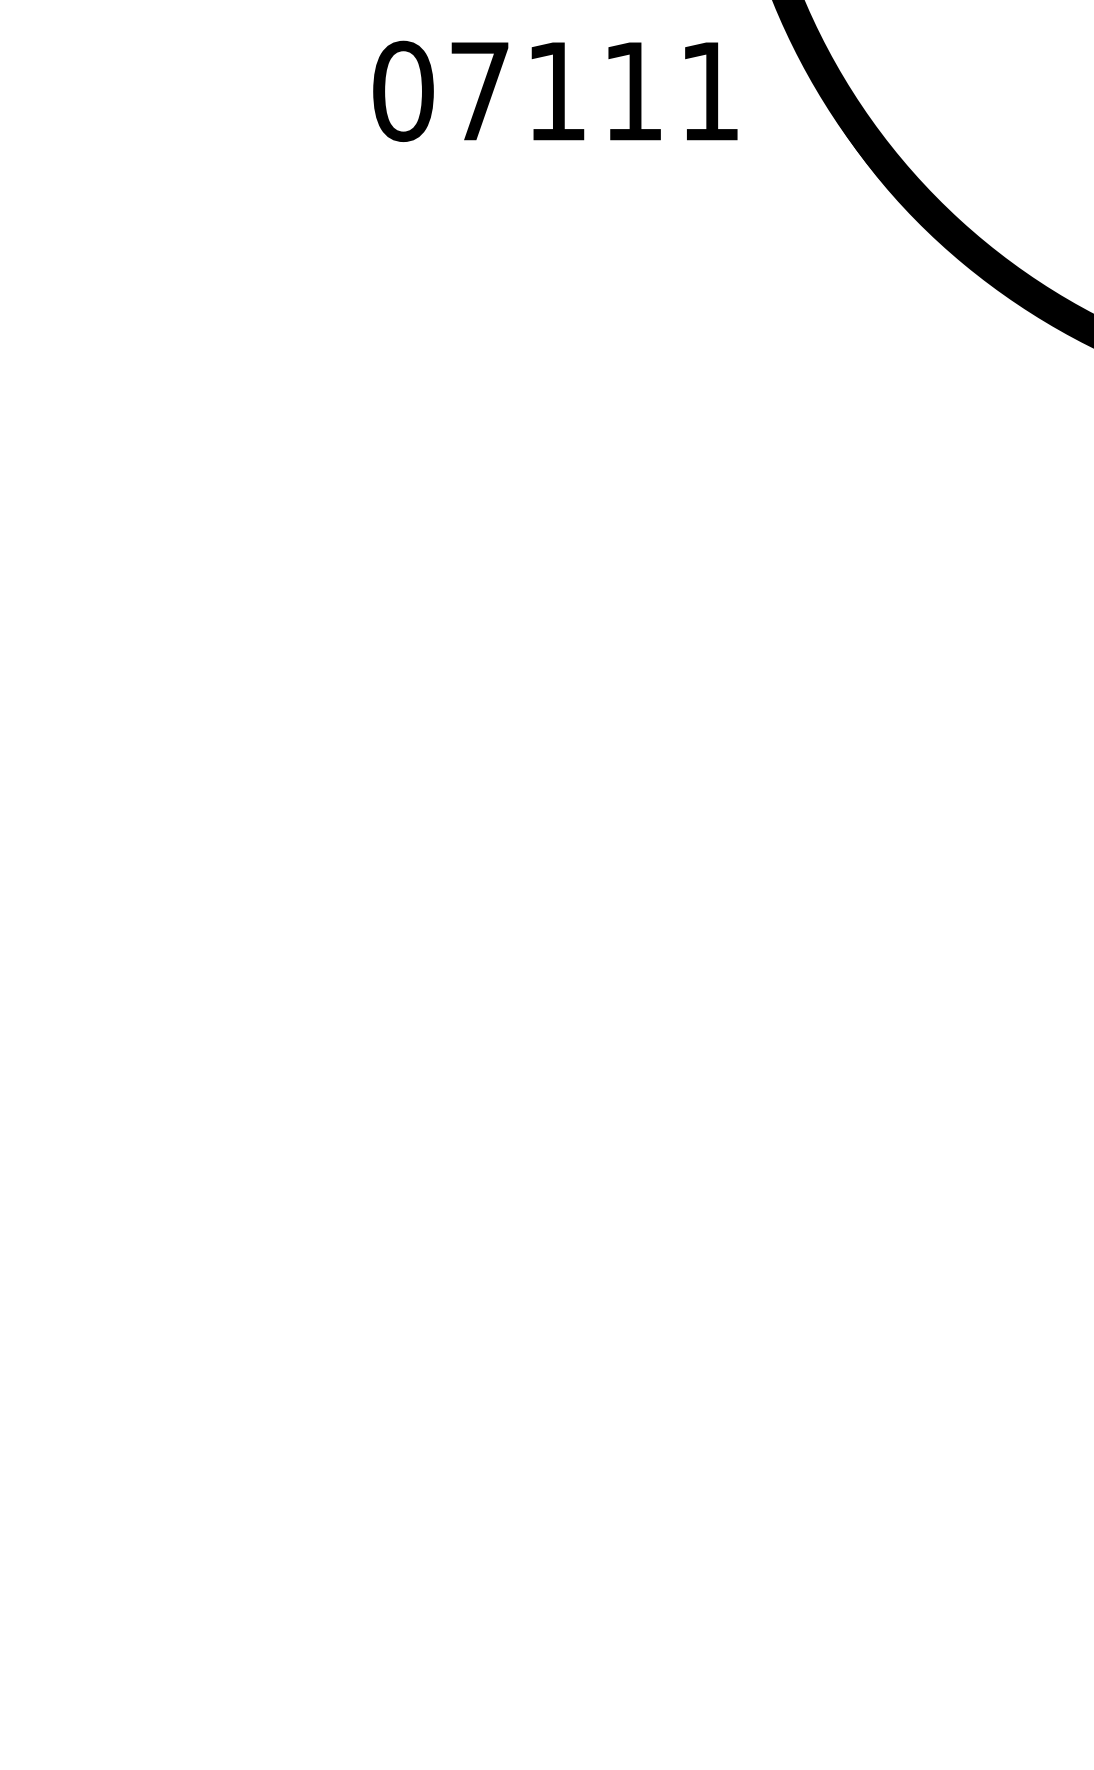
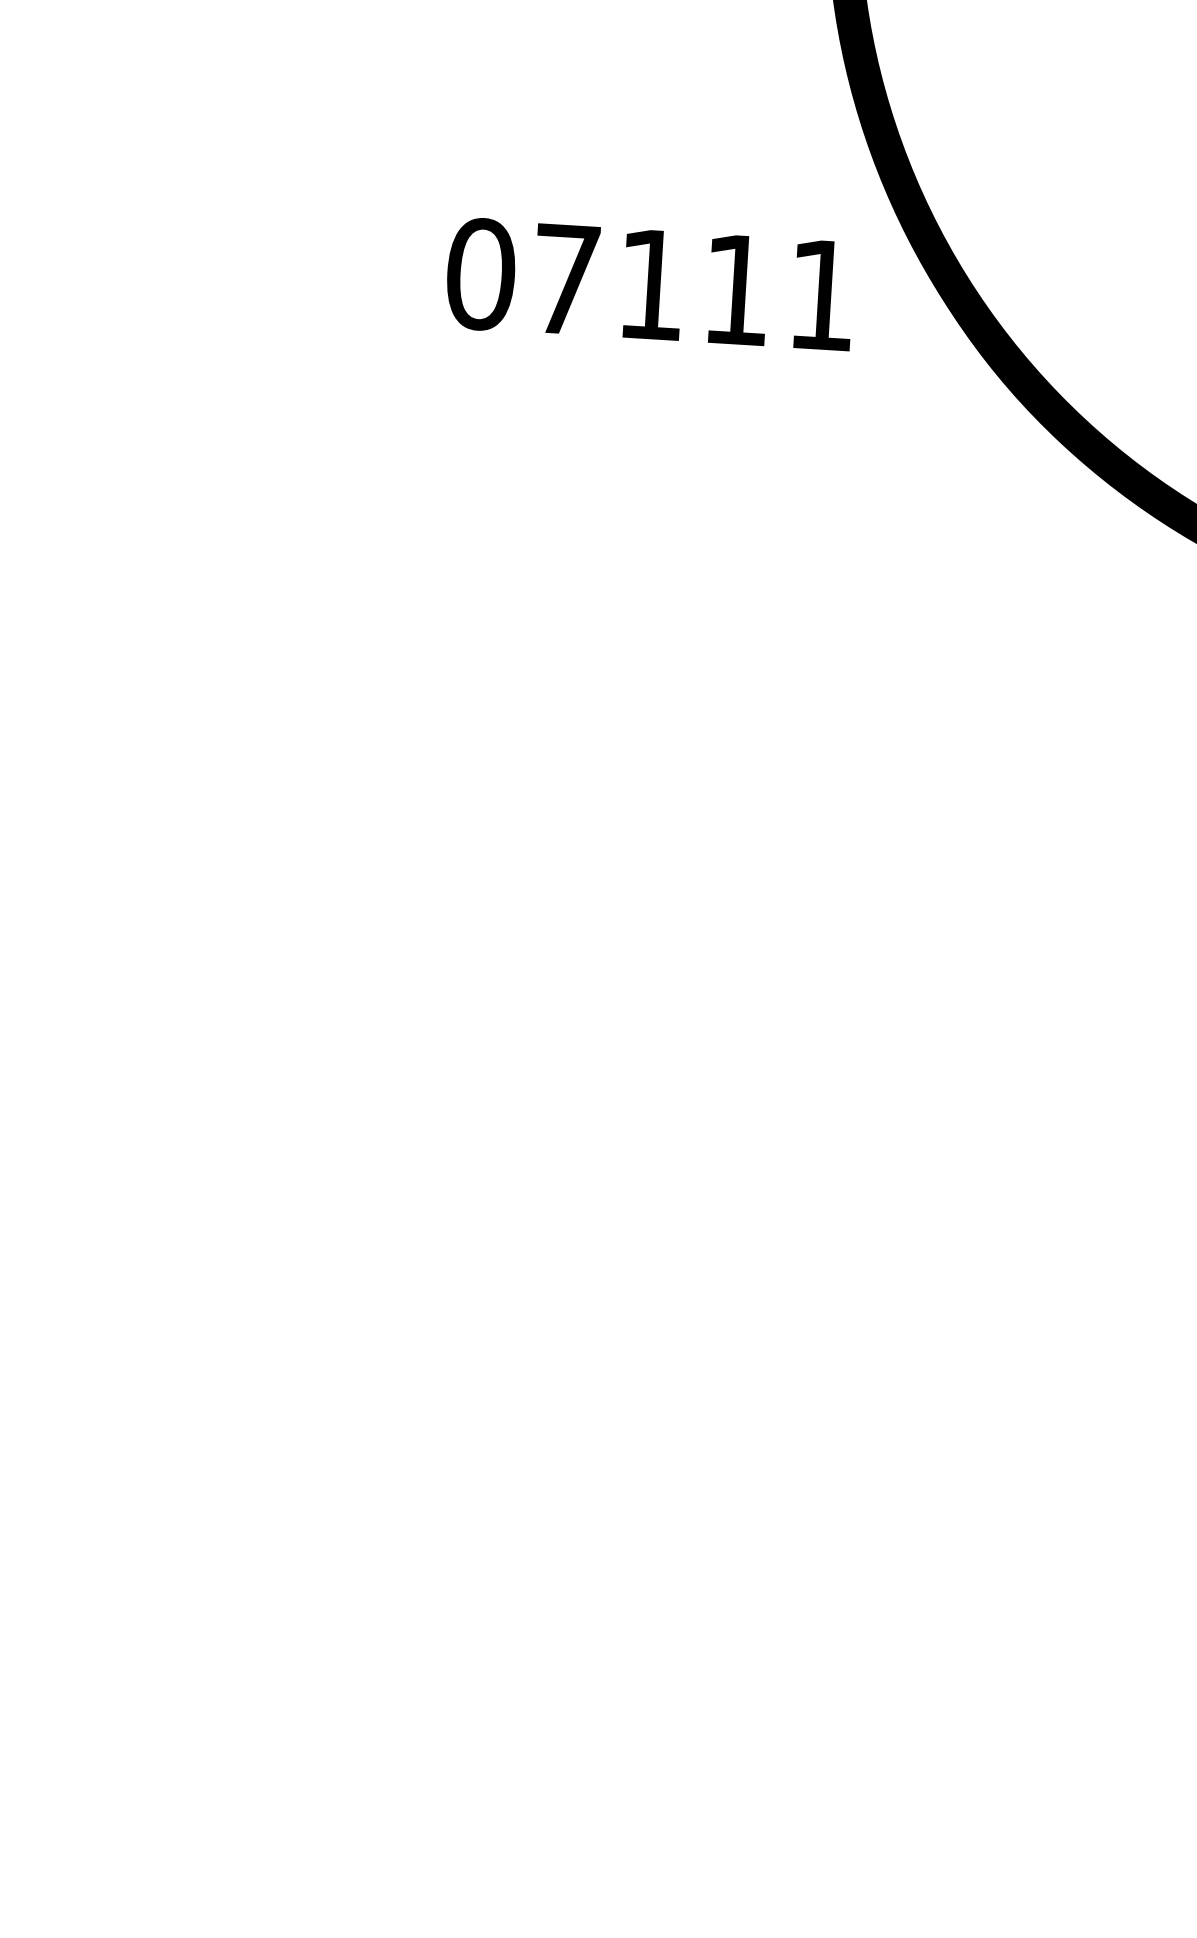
text: (555, 90) -> (650, 283), moved

